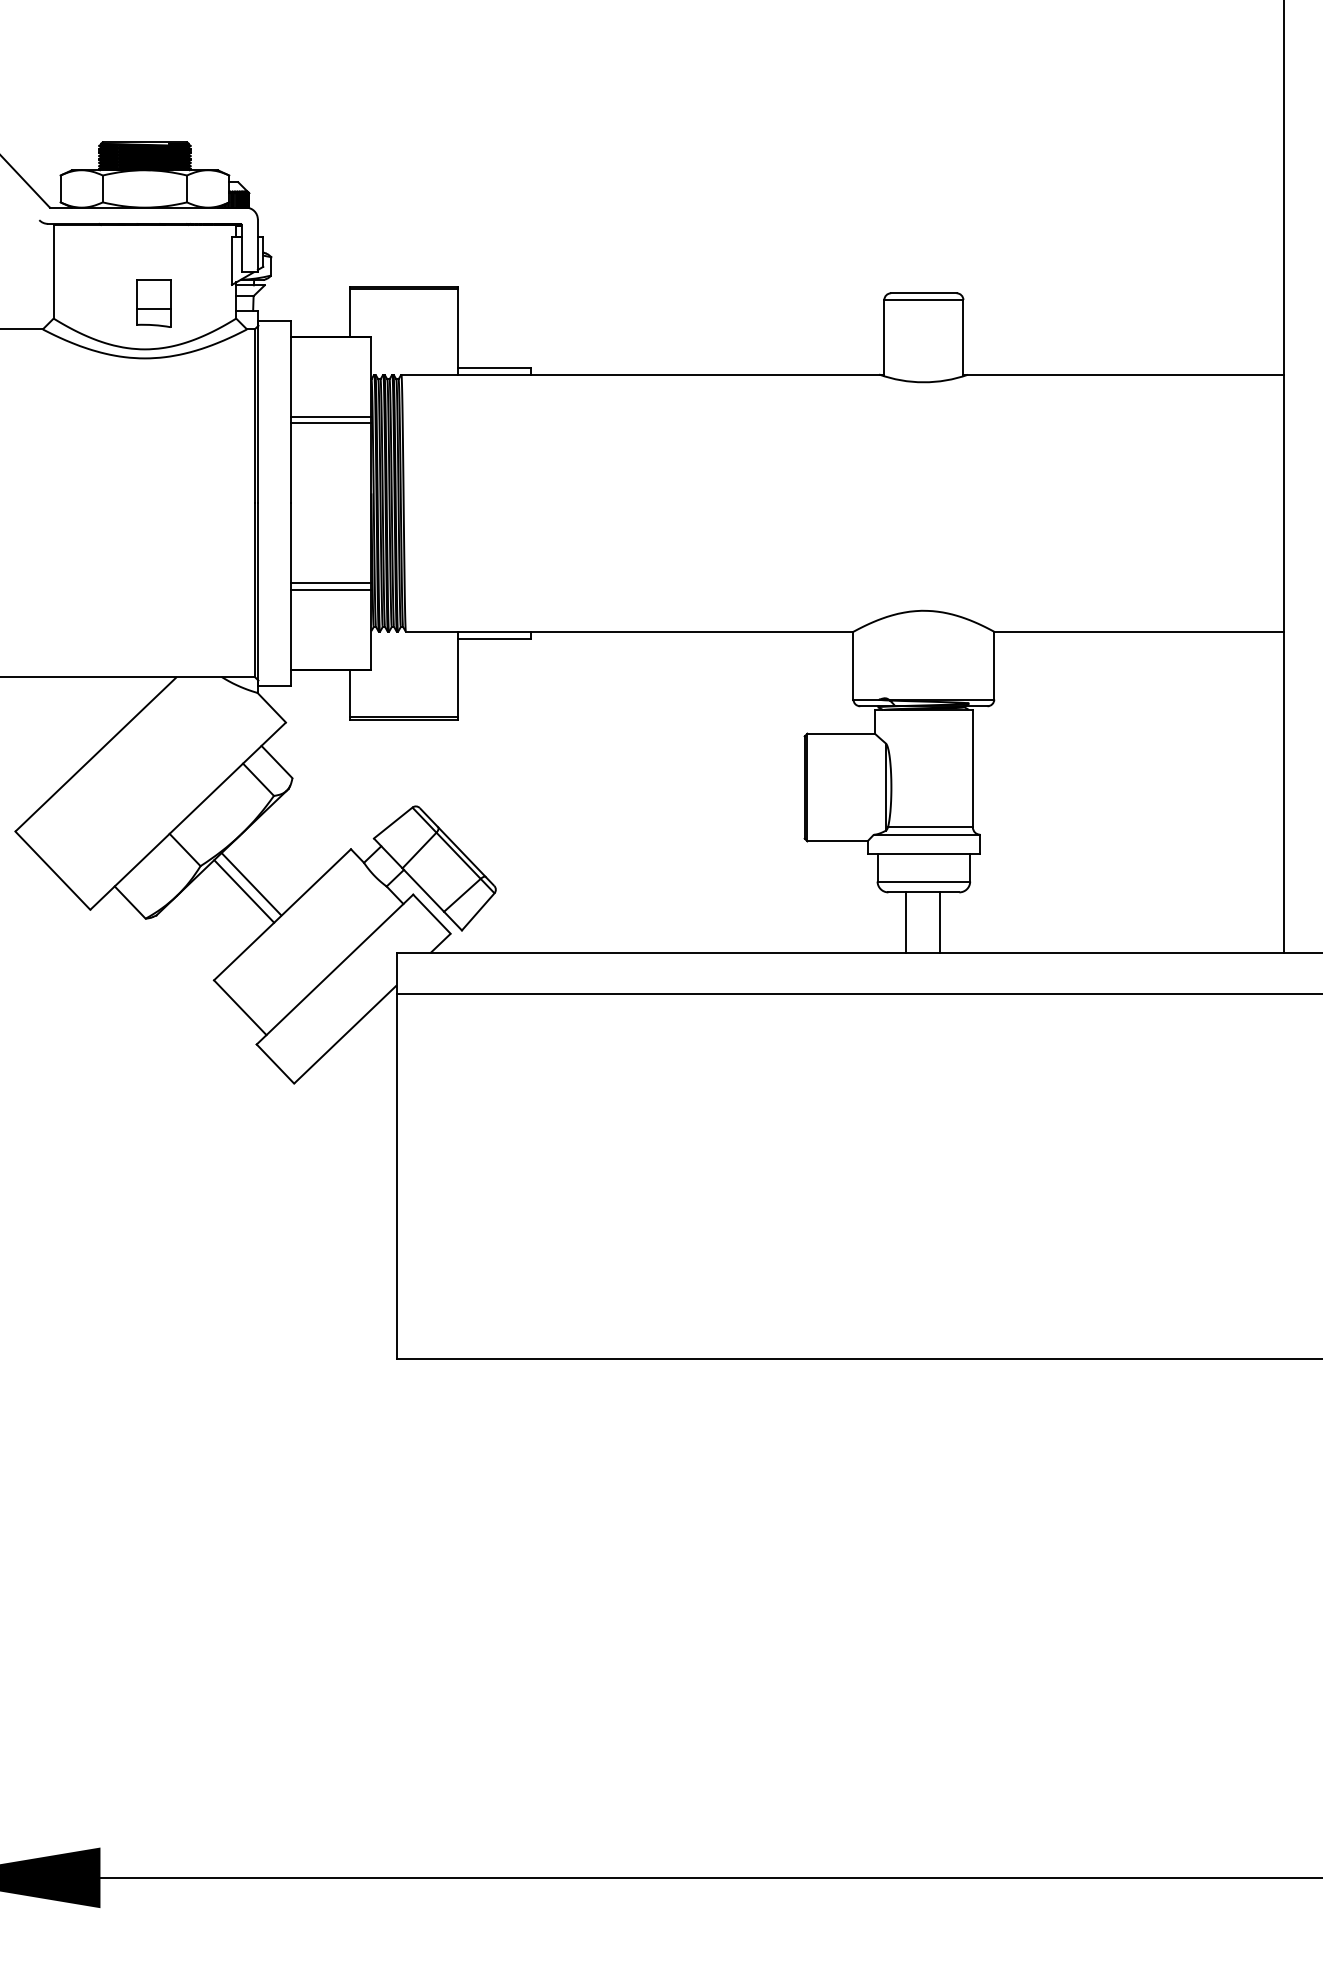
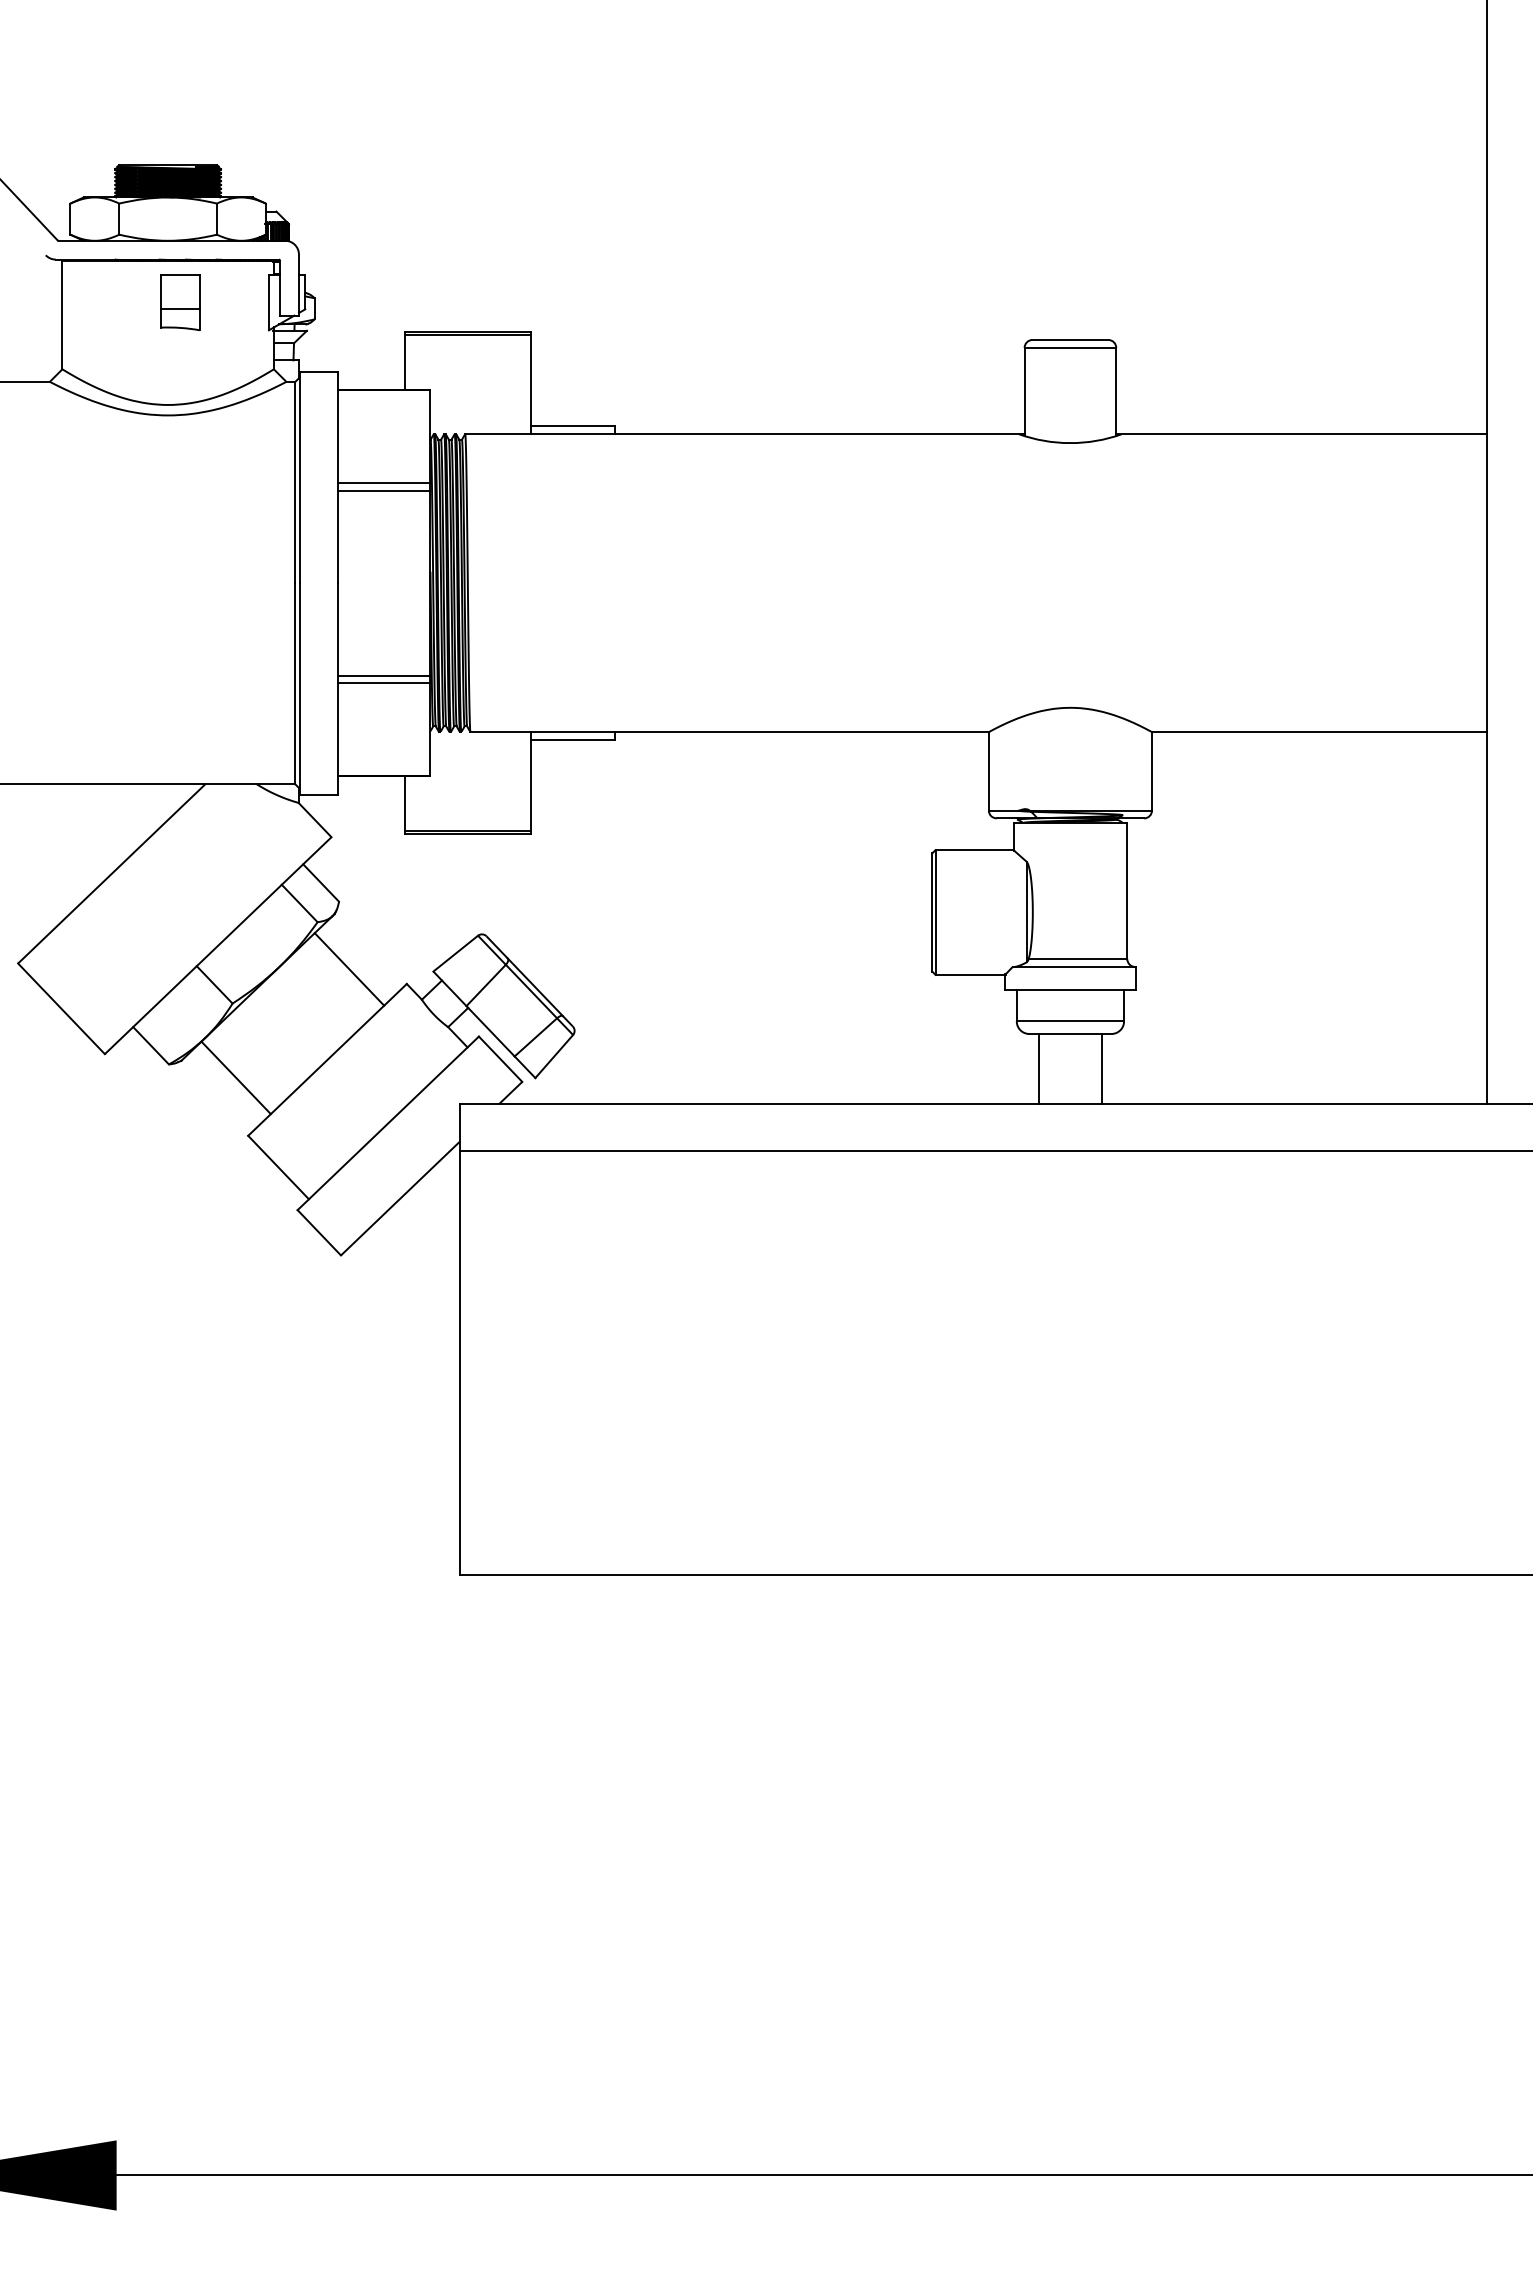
part: (153, 303) -> (180, 302), moved
line: (251, 884) -> (349, 969), moved
line: (243, 891) -> (235, 1077), moved
line: (905, 922) -> (1101, 1068), moved
line: (940, 922) -> (1039, 1068), moved

